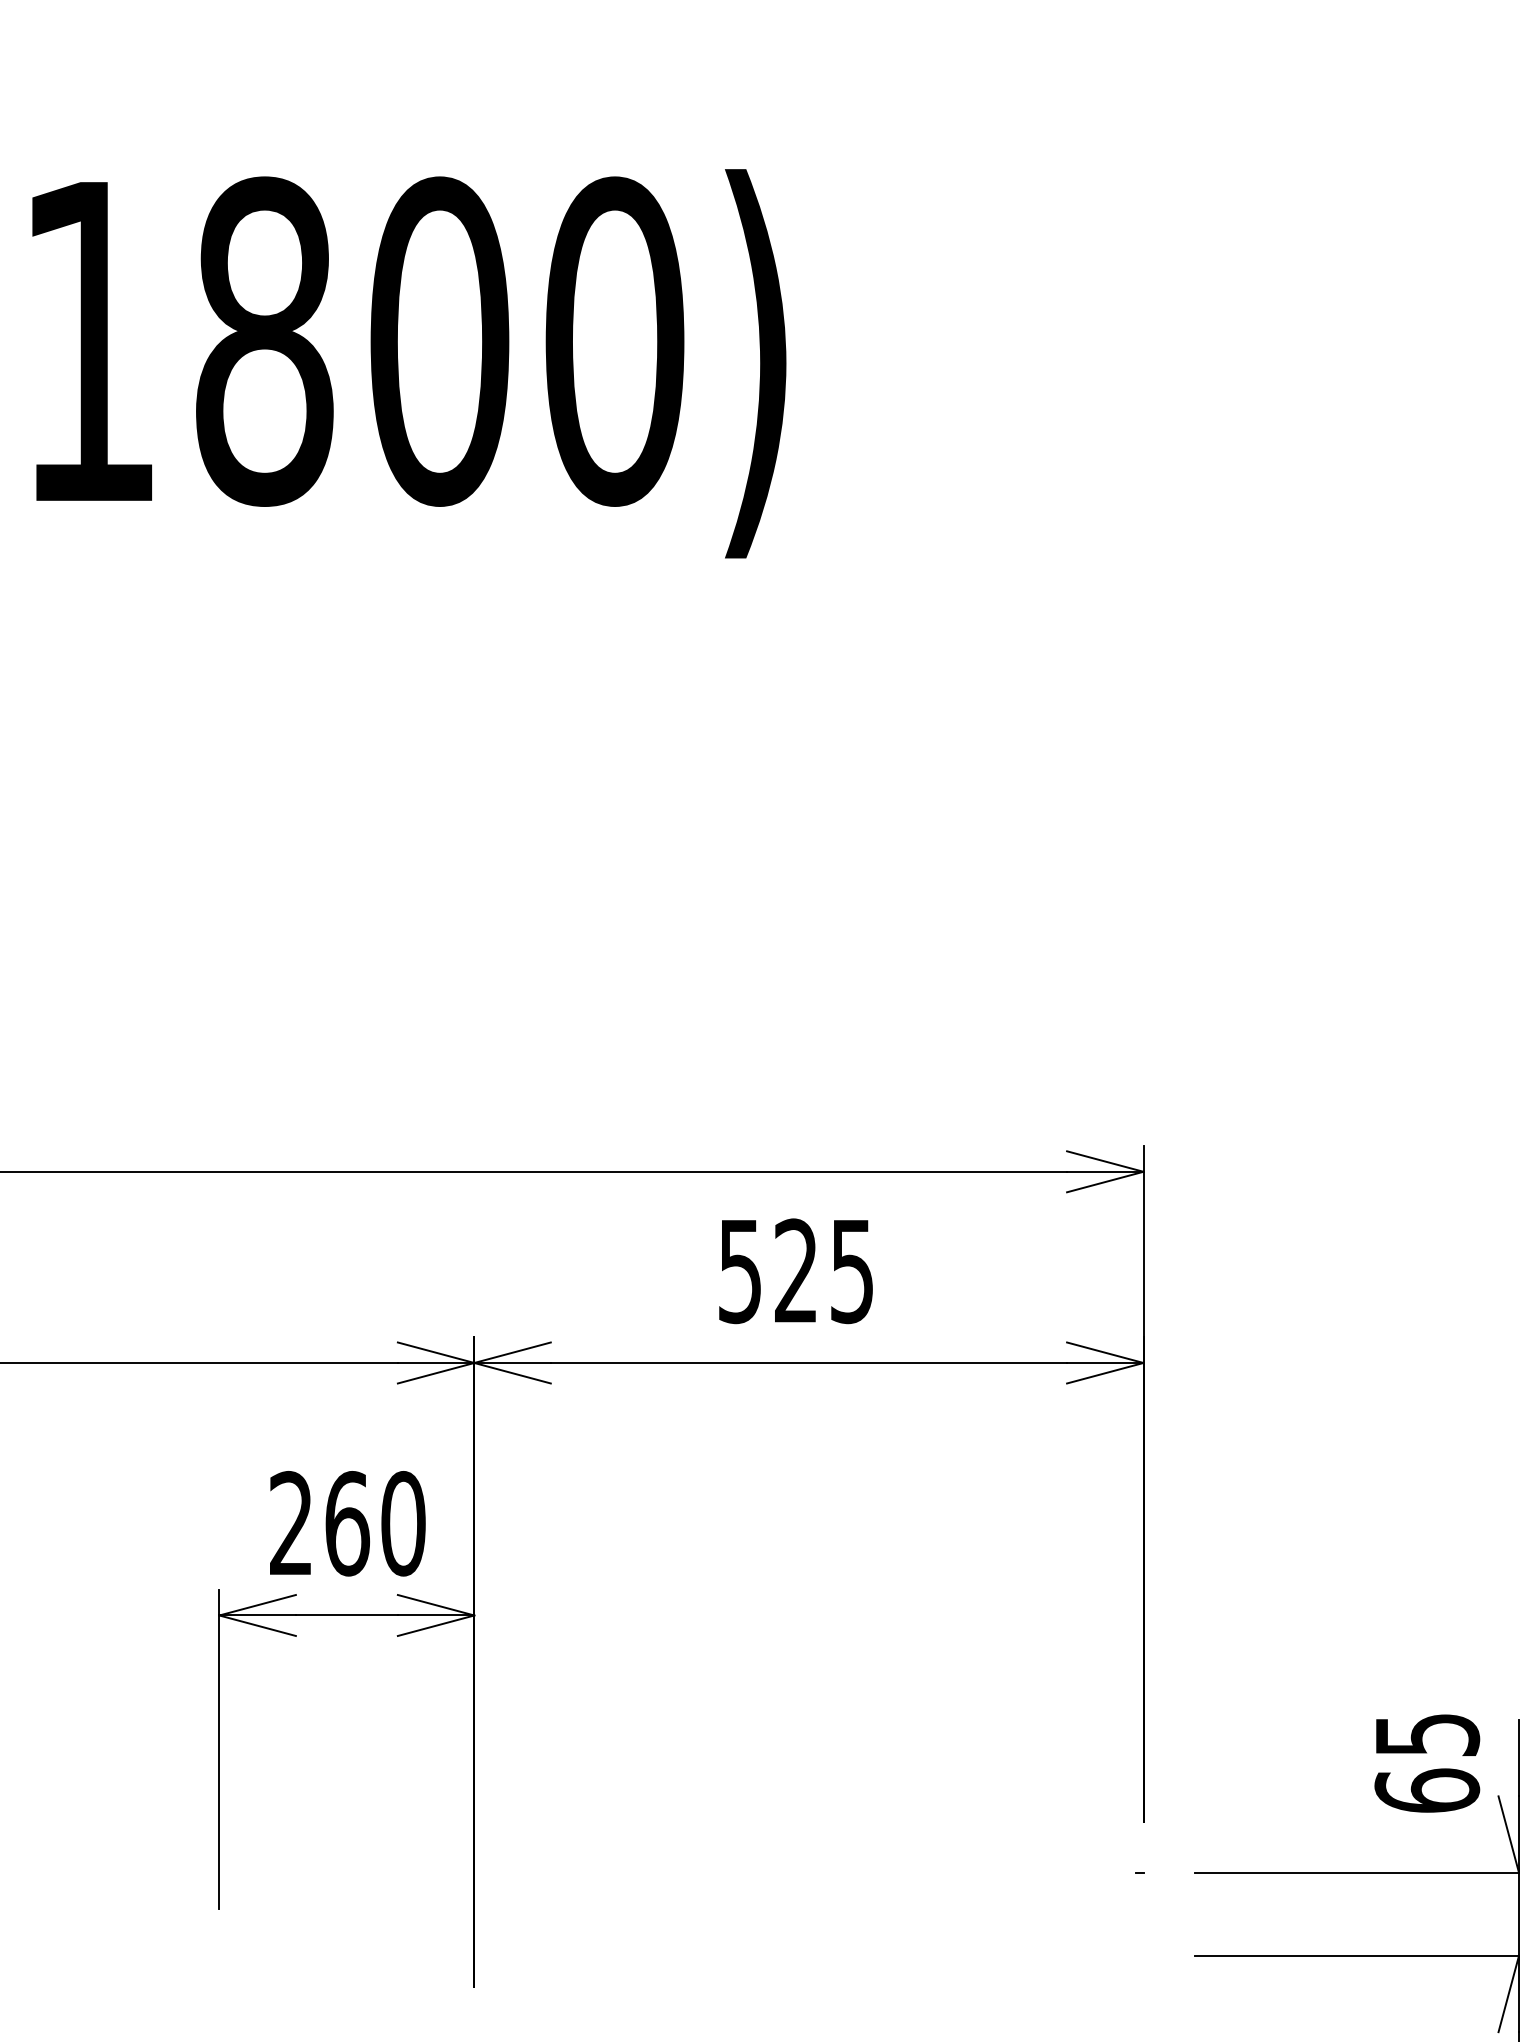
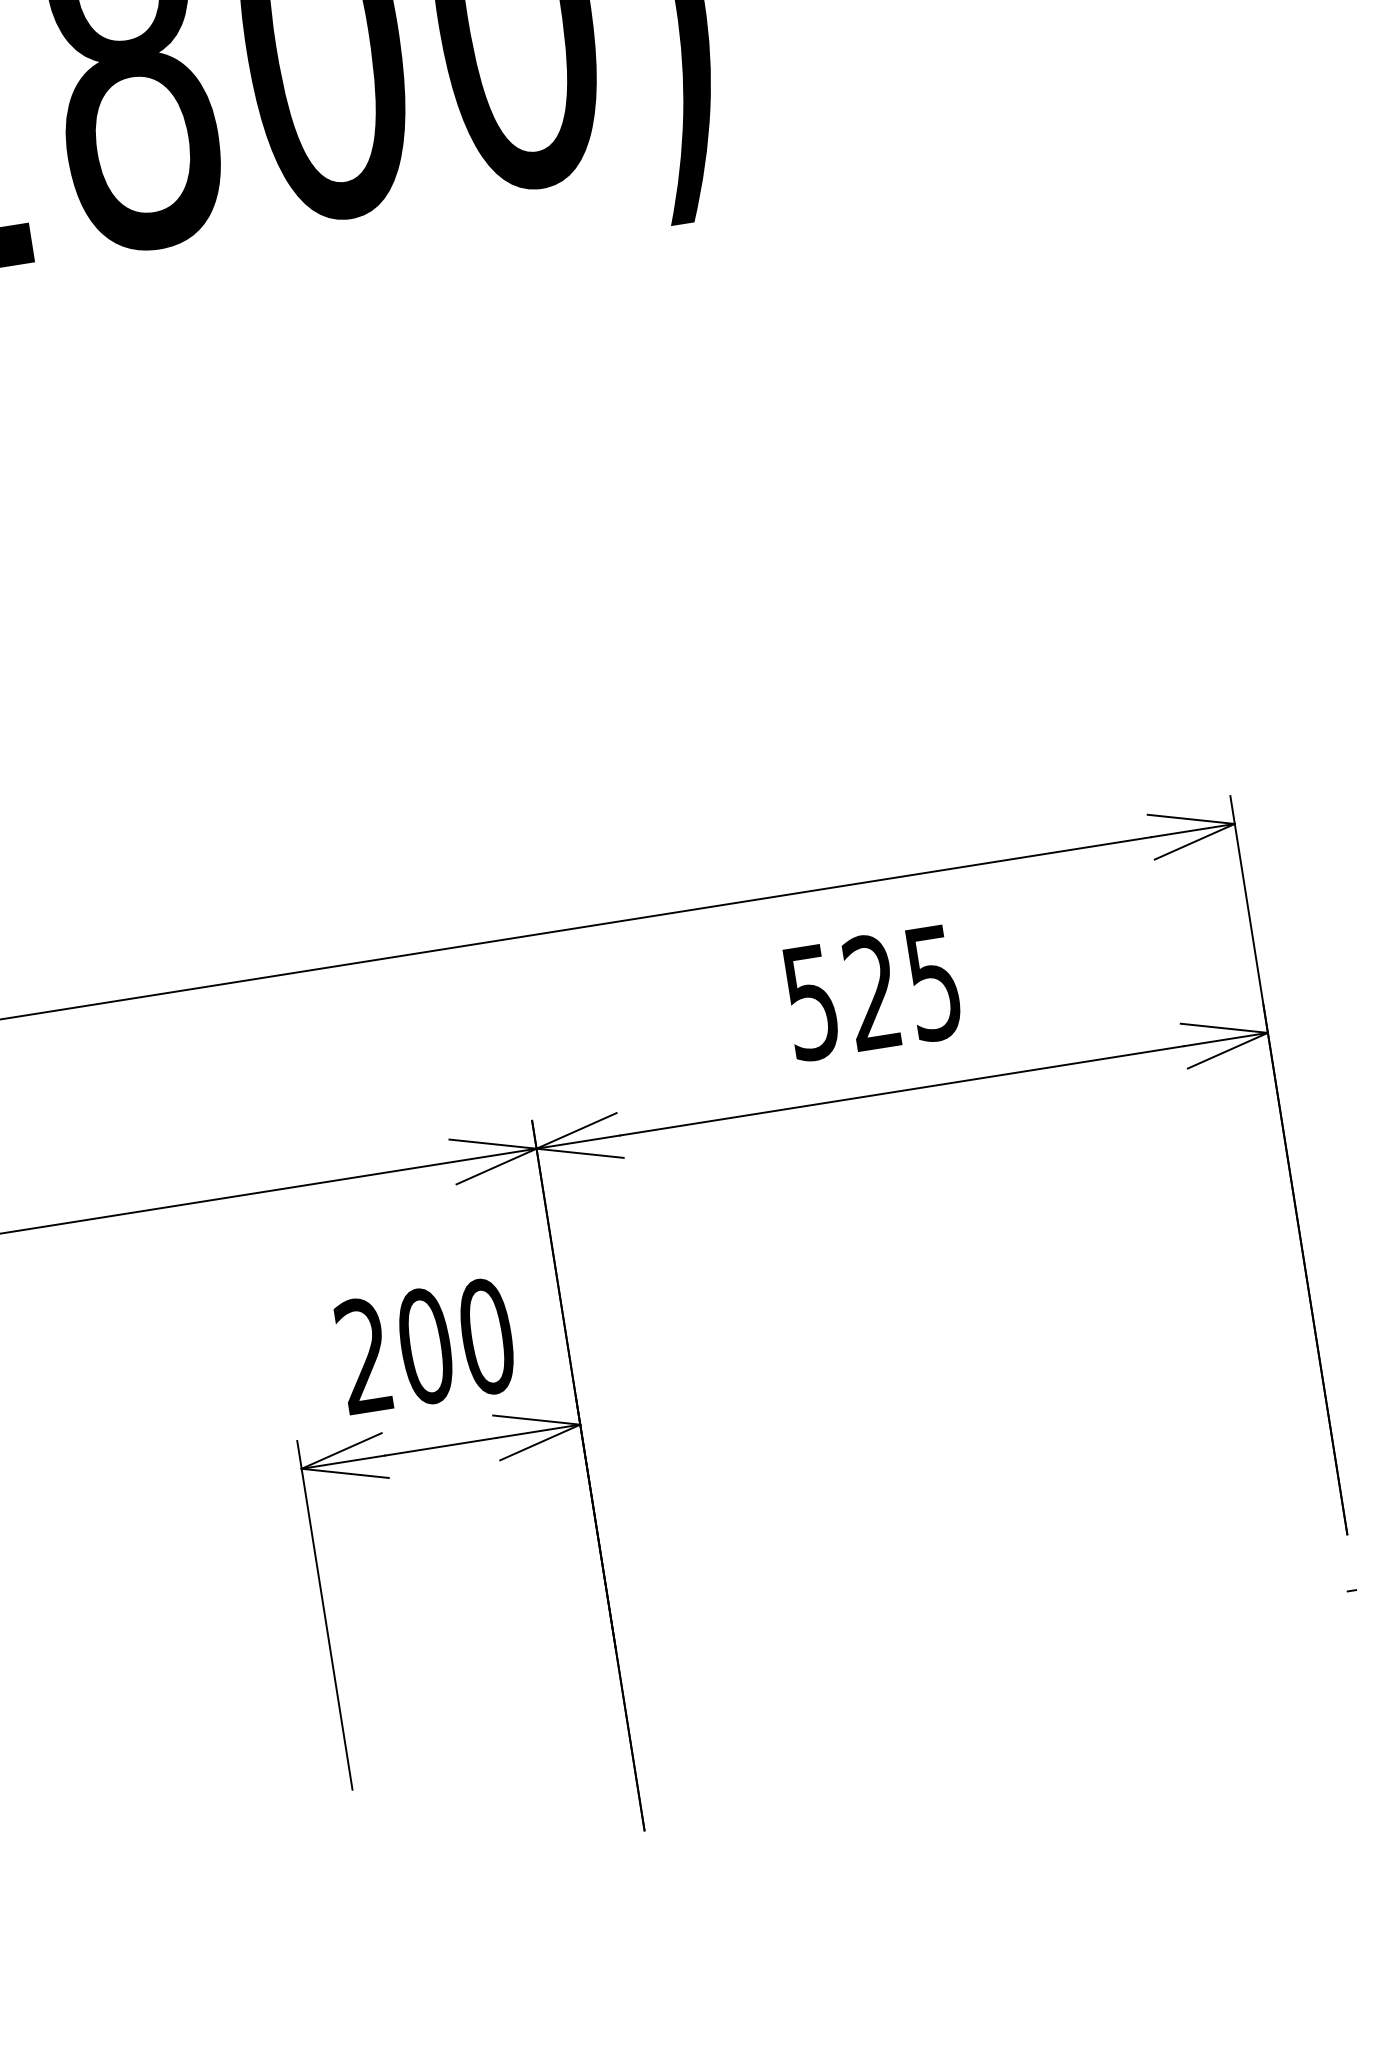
text: (347, 1523) -> (425, 1346), 260 -> 200

